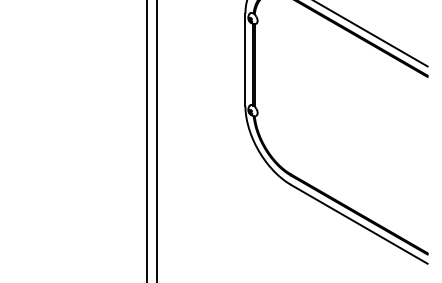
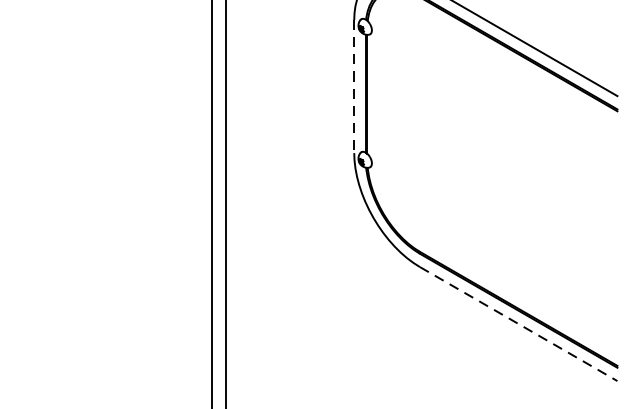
line: (245, 60) -> (354, 87), solid -> dashed
line: (359, 224) -> (519, 324), solid -> dashed

